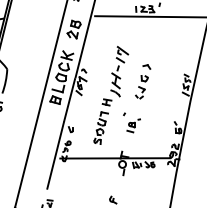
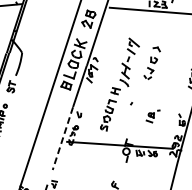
part: (143, 81) -> (152, 62), moved
part: (133, 125) -> (152, 115), moved
line: (55, 155) -> (62, 138), solid -> dashed

